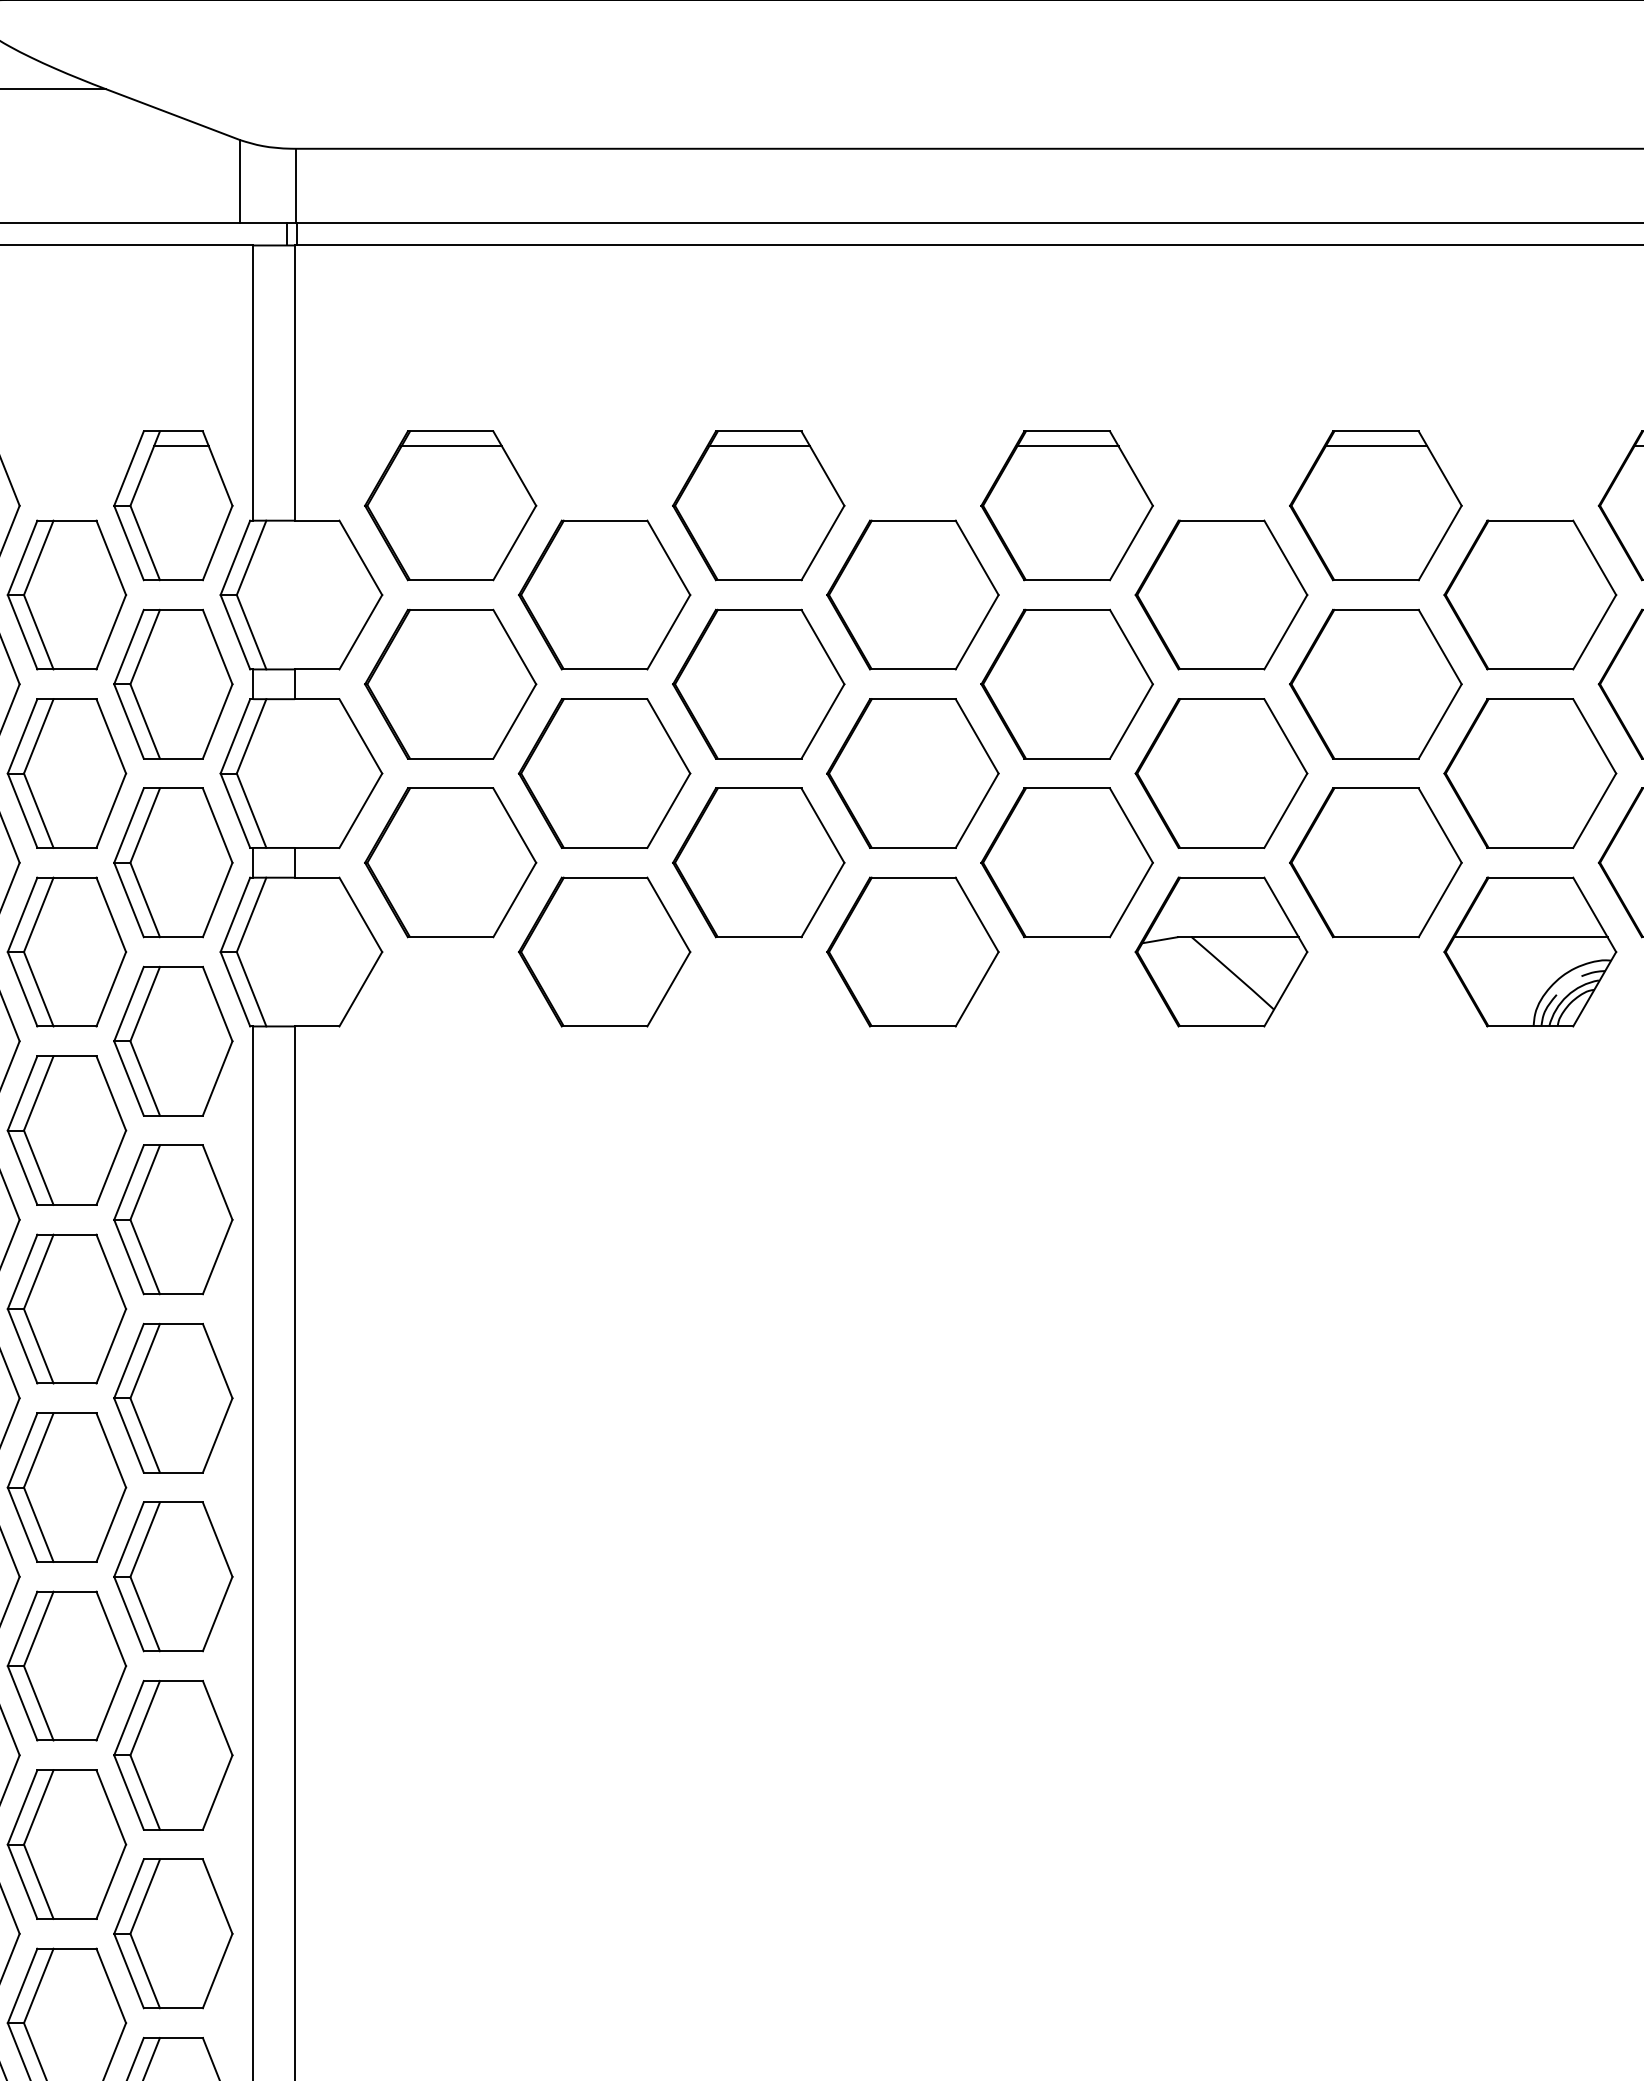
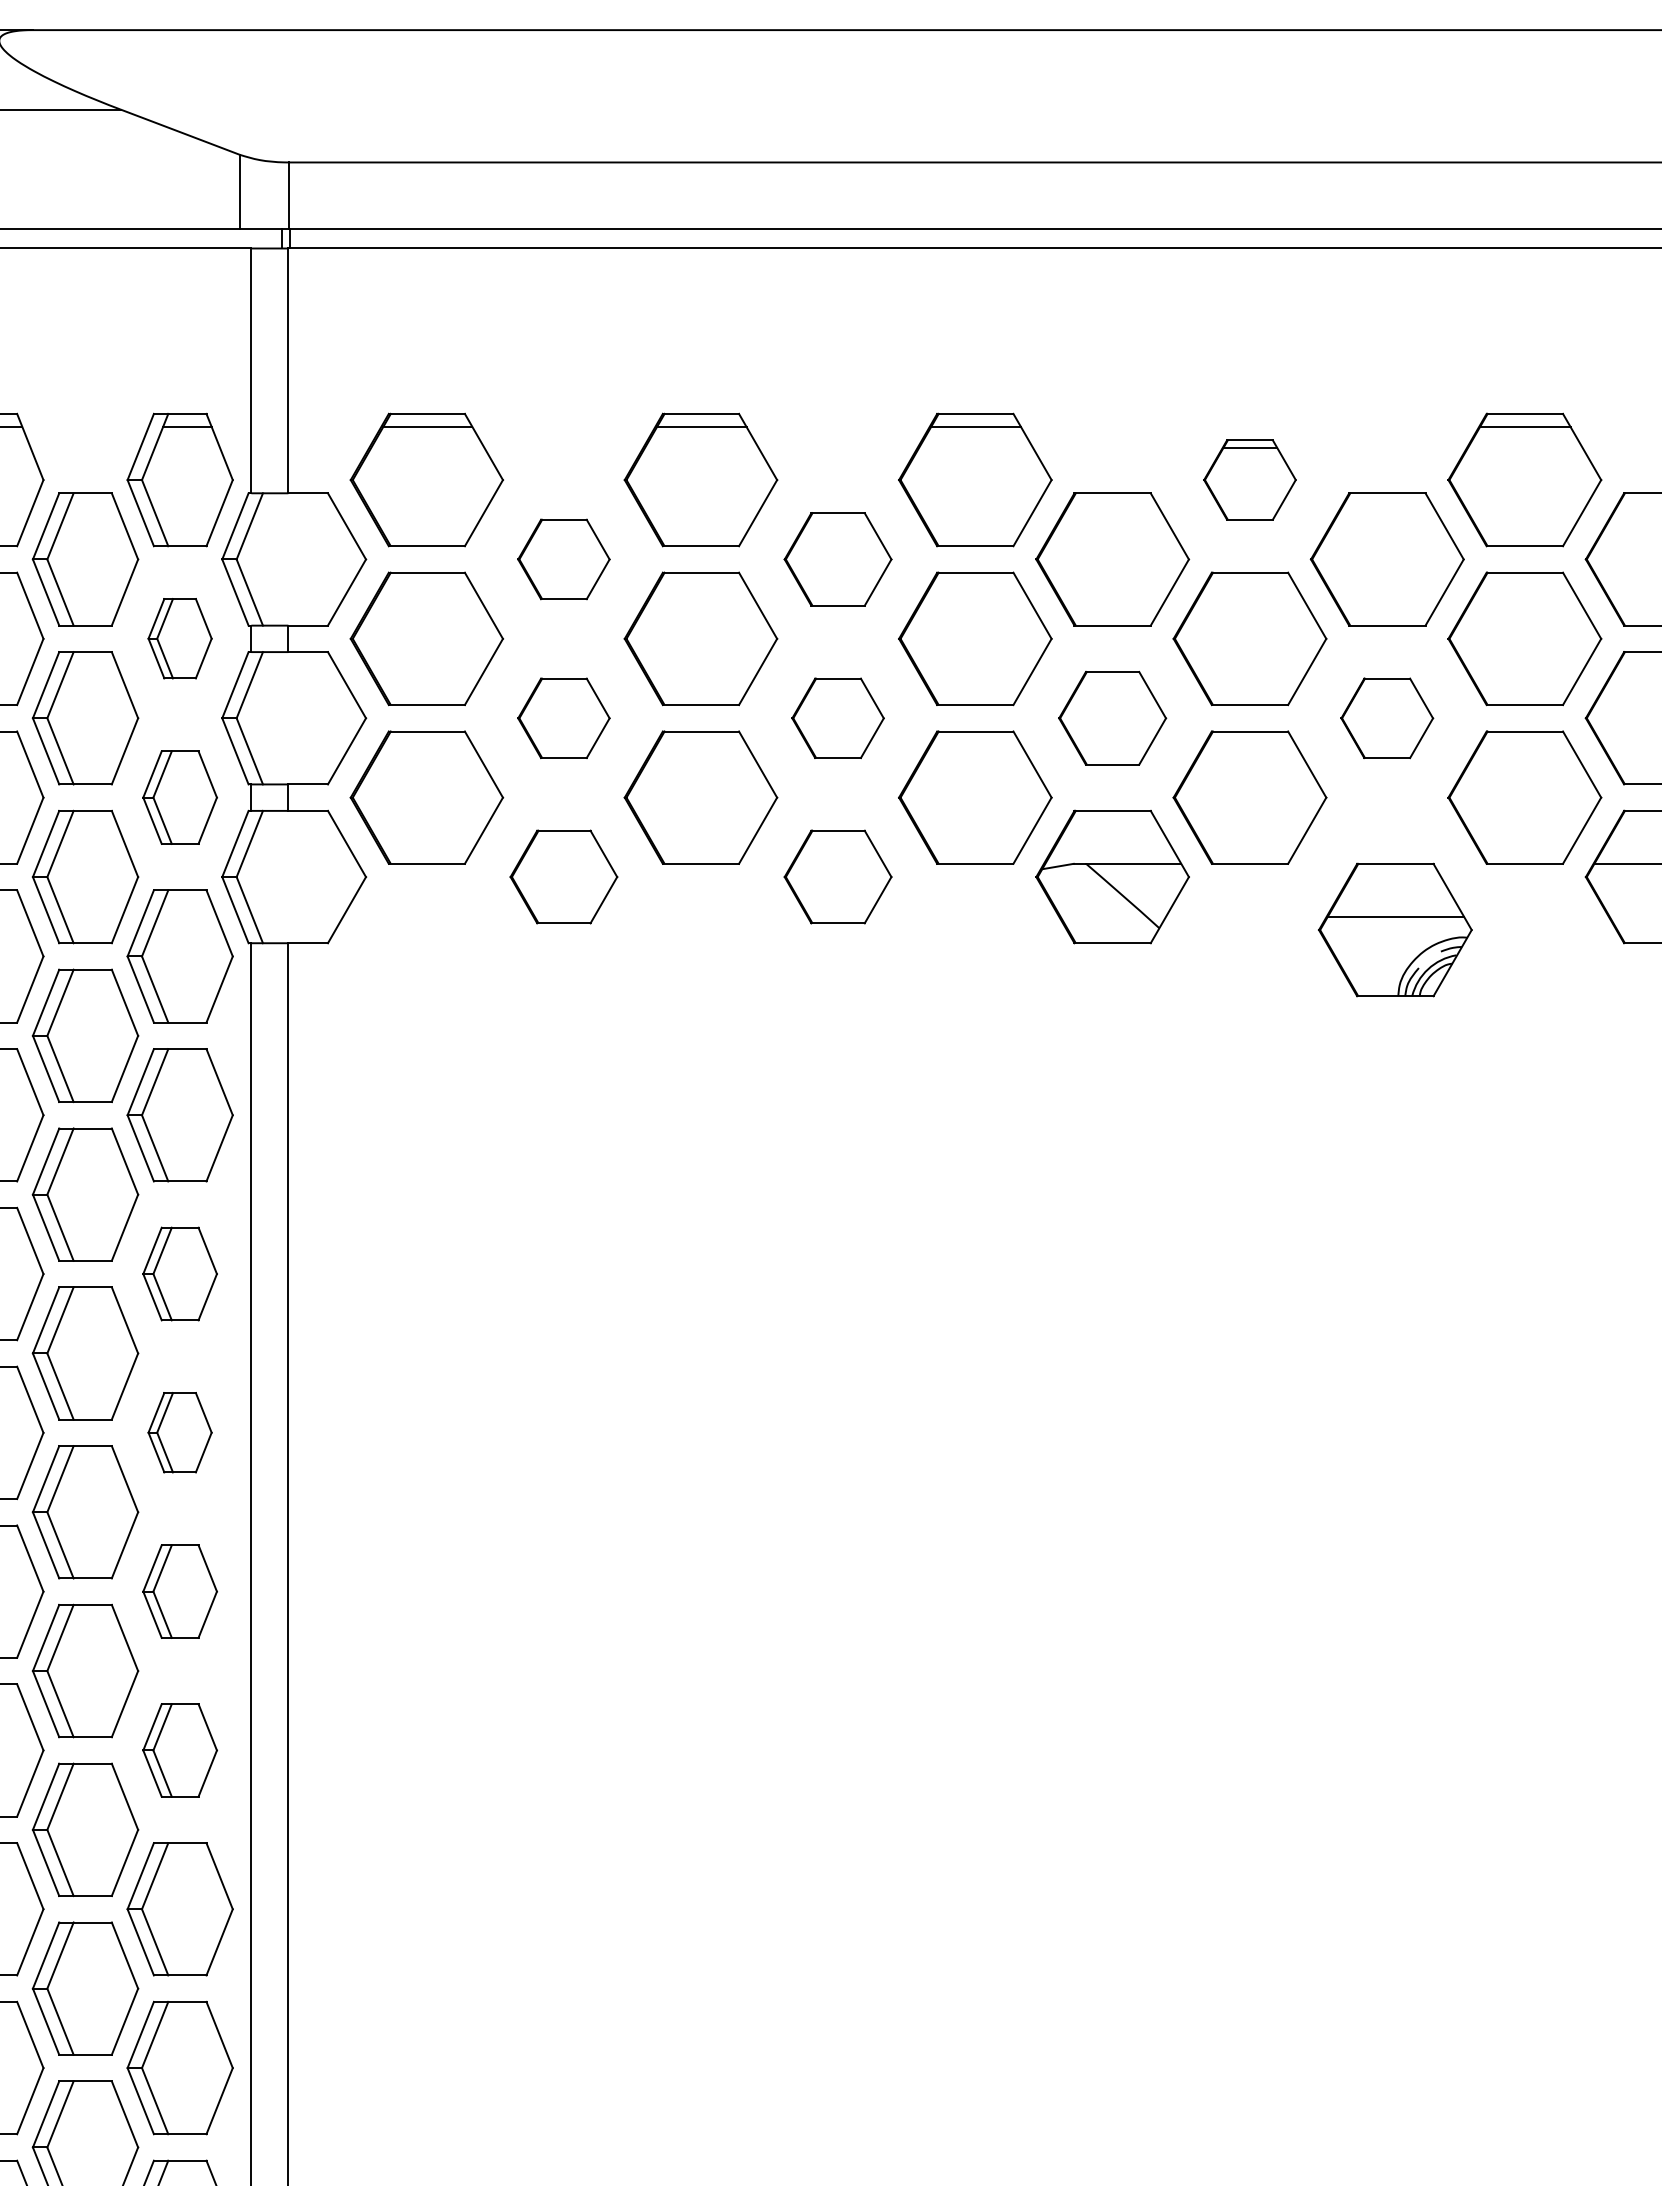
part: (1375, 505) -> (1249, 479), size x0.6
part: (604, 595) -> (563, 559), size x0.6
part: (912, 595) -> (837, 559), size x0.7
part: (172, 683) -> (179, 638), size x0.6
part: (604, 773) -> (563, 718), size x0.6
part: (912, 773) -> (837, 718), size x0.6
part: (1221, 773) -> (1112, 718), size x0.7
part: (1529, 773) -> (1386, 718), size x0.6
part: (172, 862) -> (179, 797), size x0.7
part: (604, 951) -> (563, 876), size x0.7
part: (912, 951) -> (837, 876), size x0.7
part: (1530, 951) -> (1395, 929), moved
part: (172, 1397) -> (179, 1273), size x0.7
part: (172, 1576) -> (179, 1432), size x0.6
part: (172, 1755) -> (179, 1591), size x0.7
part: (172, 1933) -> (179, 1750), size x0.7

